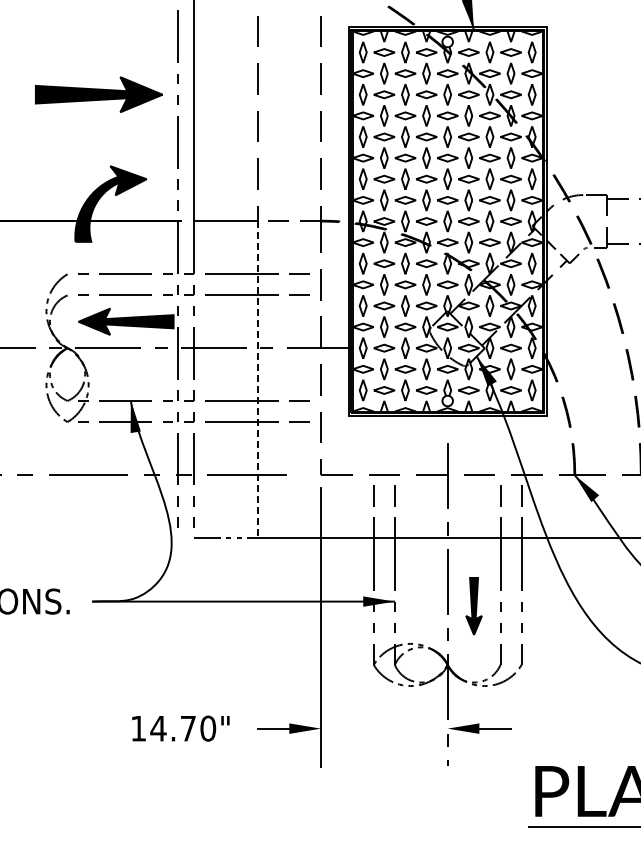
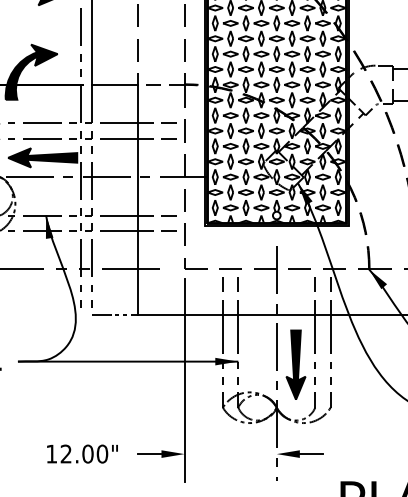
line: (257, 380) -> (138, 200), dashed -> solid
part: (473, 606) -> (295, 365), size x1.67
text: (173, 728) -> (77, 453), 14.70" -> 12.00"

